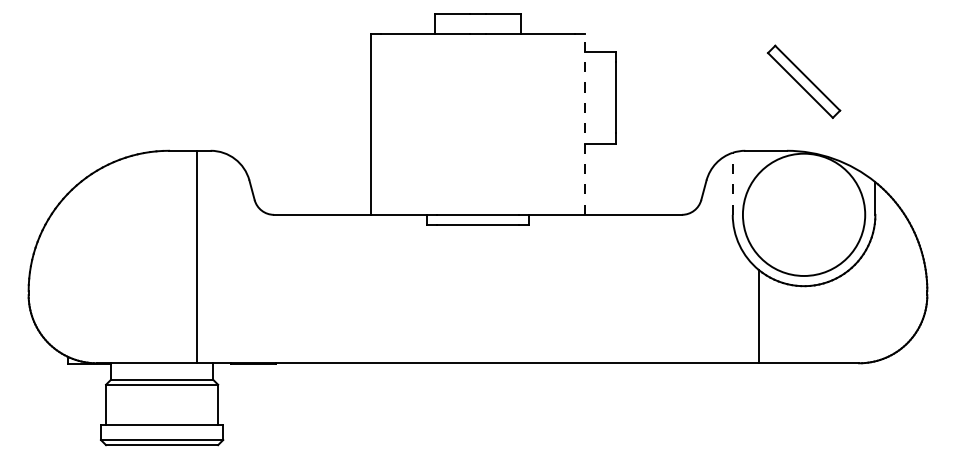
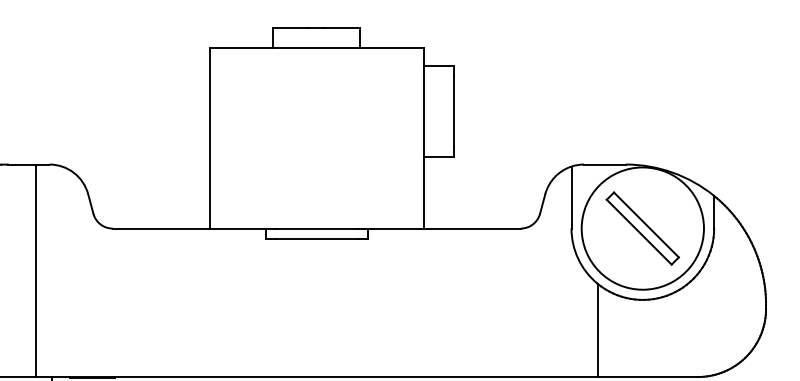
part: (804, 81) -> (643, 228), moved
line: (584, 123) -> (423, 137), dashed -> solid
line: (732, 183) -> (571, 197), dashed -> solid

